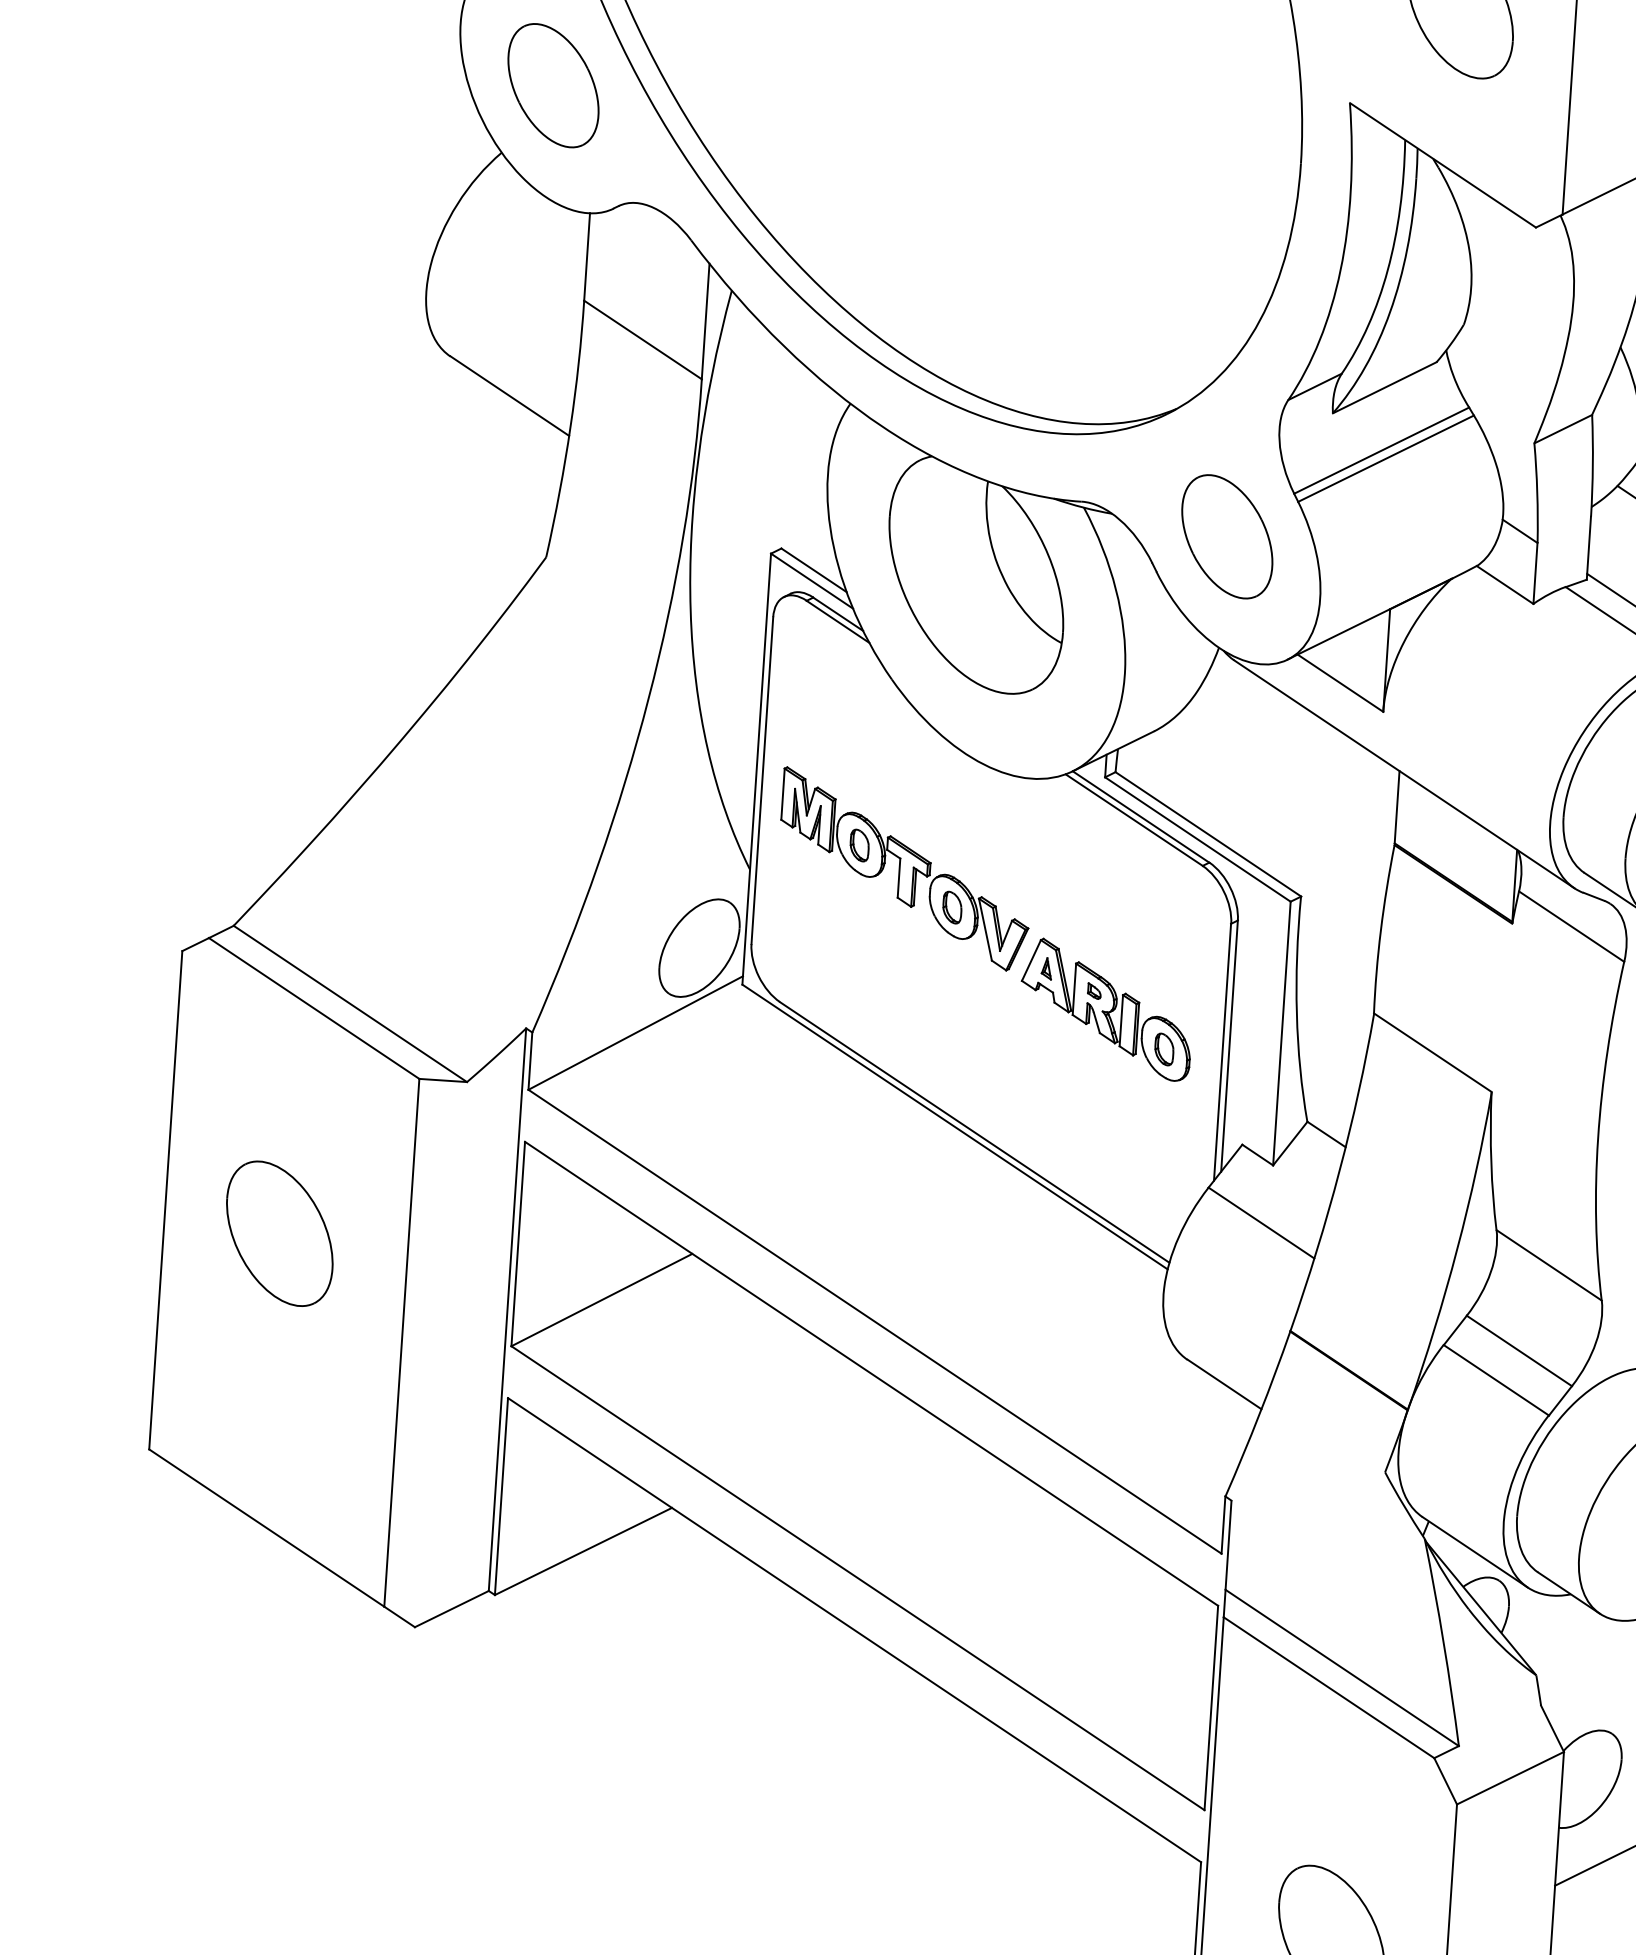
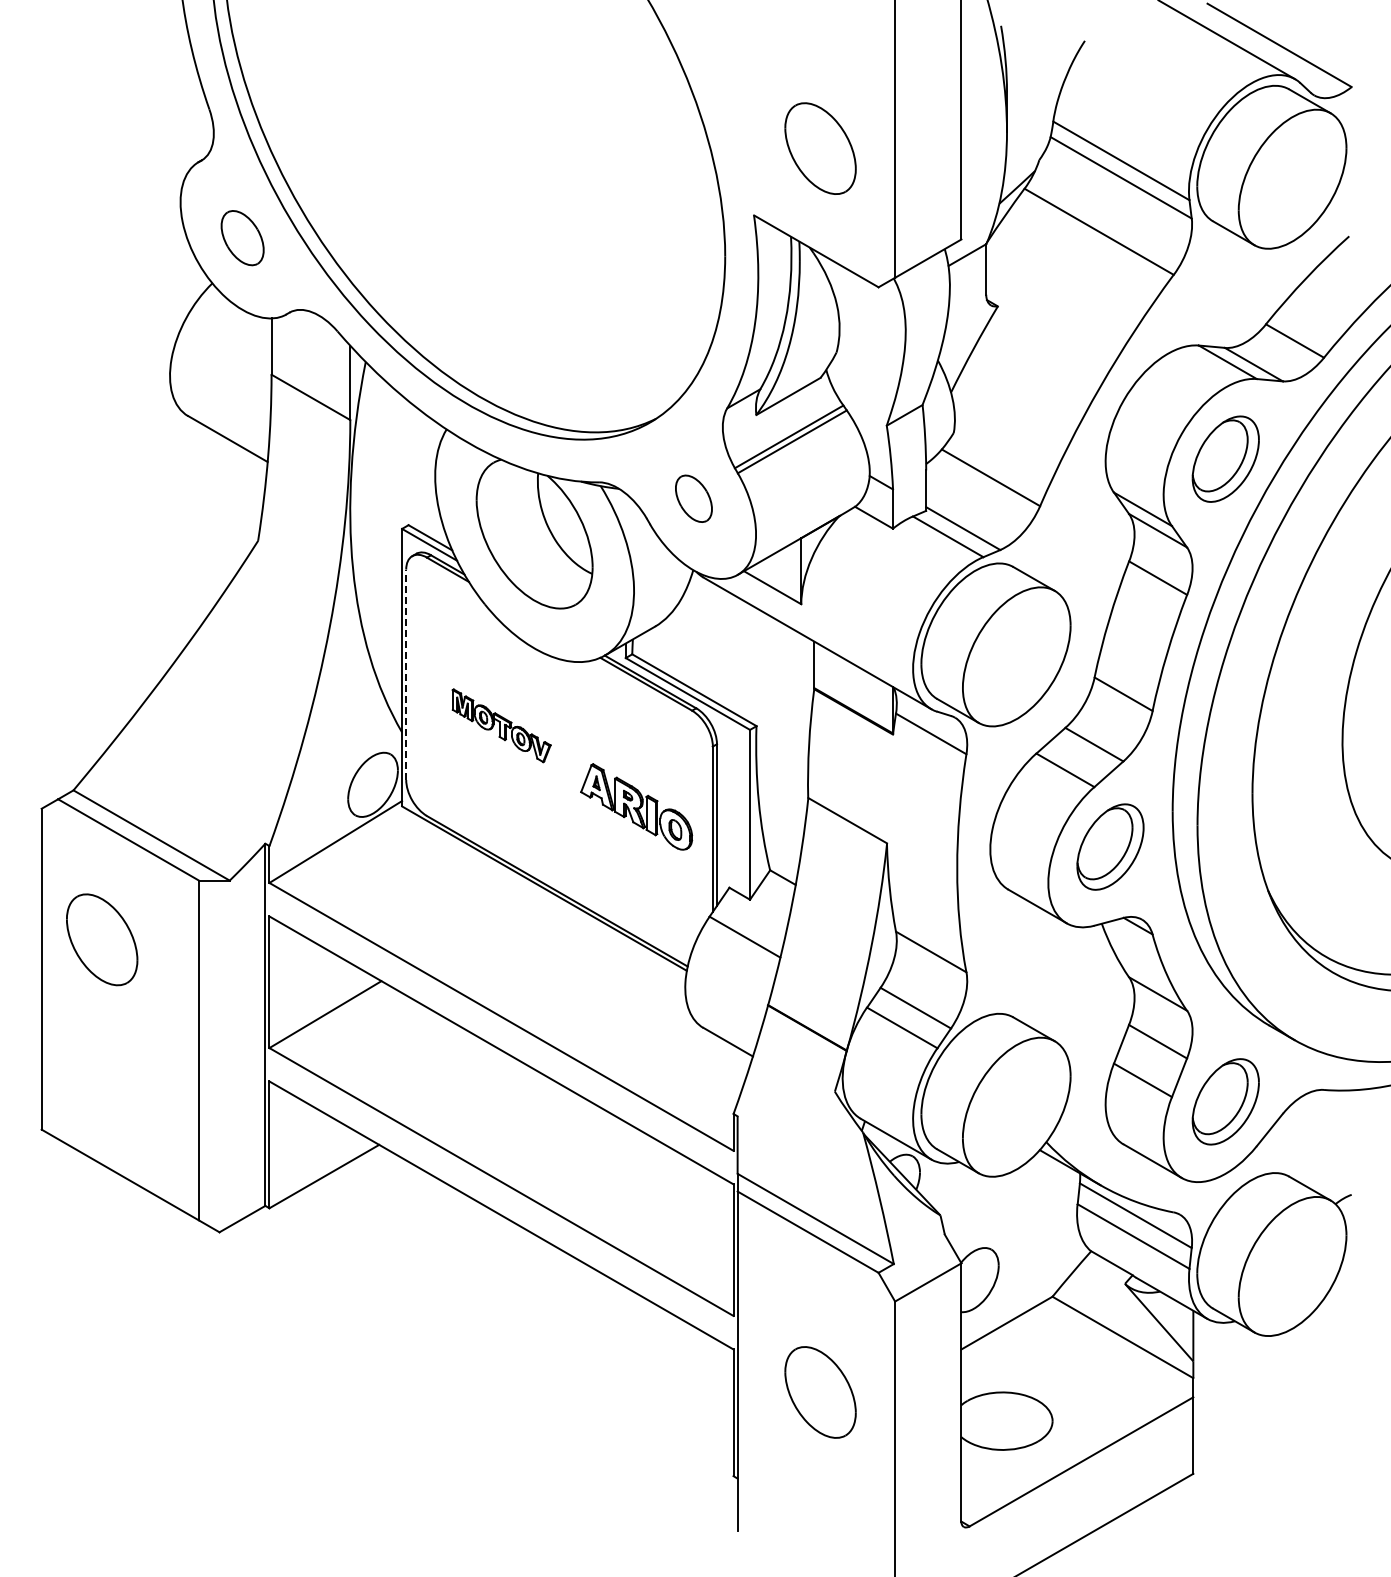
part: (553, 84) -> (242, 237), size x0.7
part: (1226, 536) -> (693, 498), size x0.6
line: (762, 780) -> (406, 674), solid -> dashed
part: (905, 869) -> (501, 725), size x0.6
part: (280, 1233) -> (102, 939), moved

